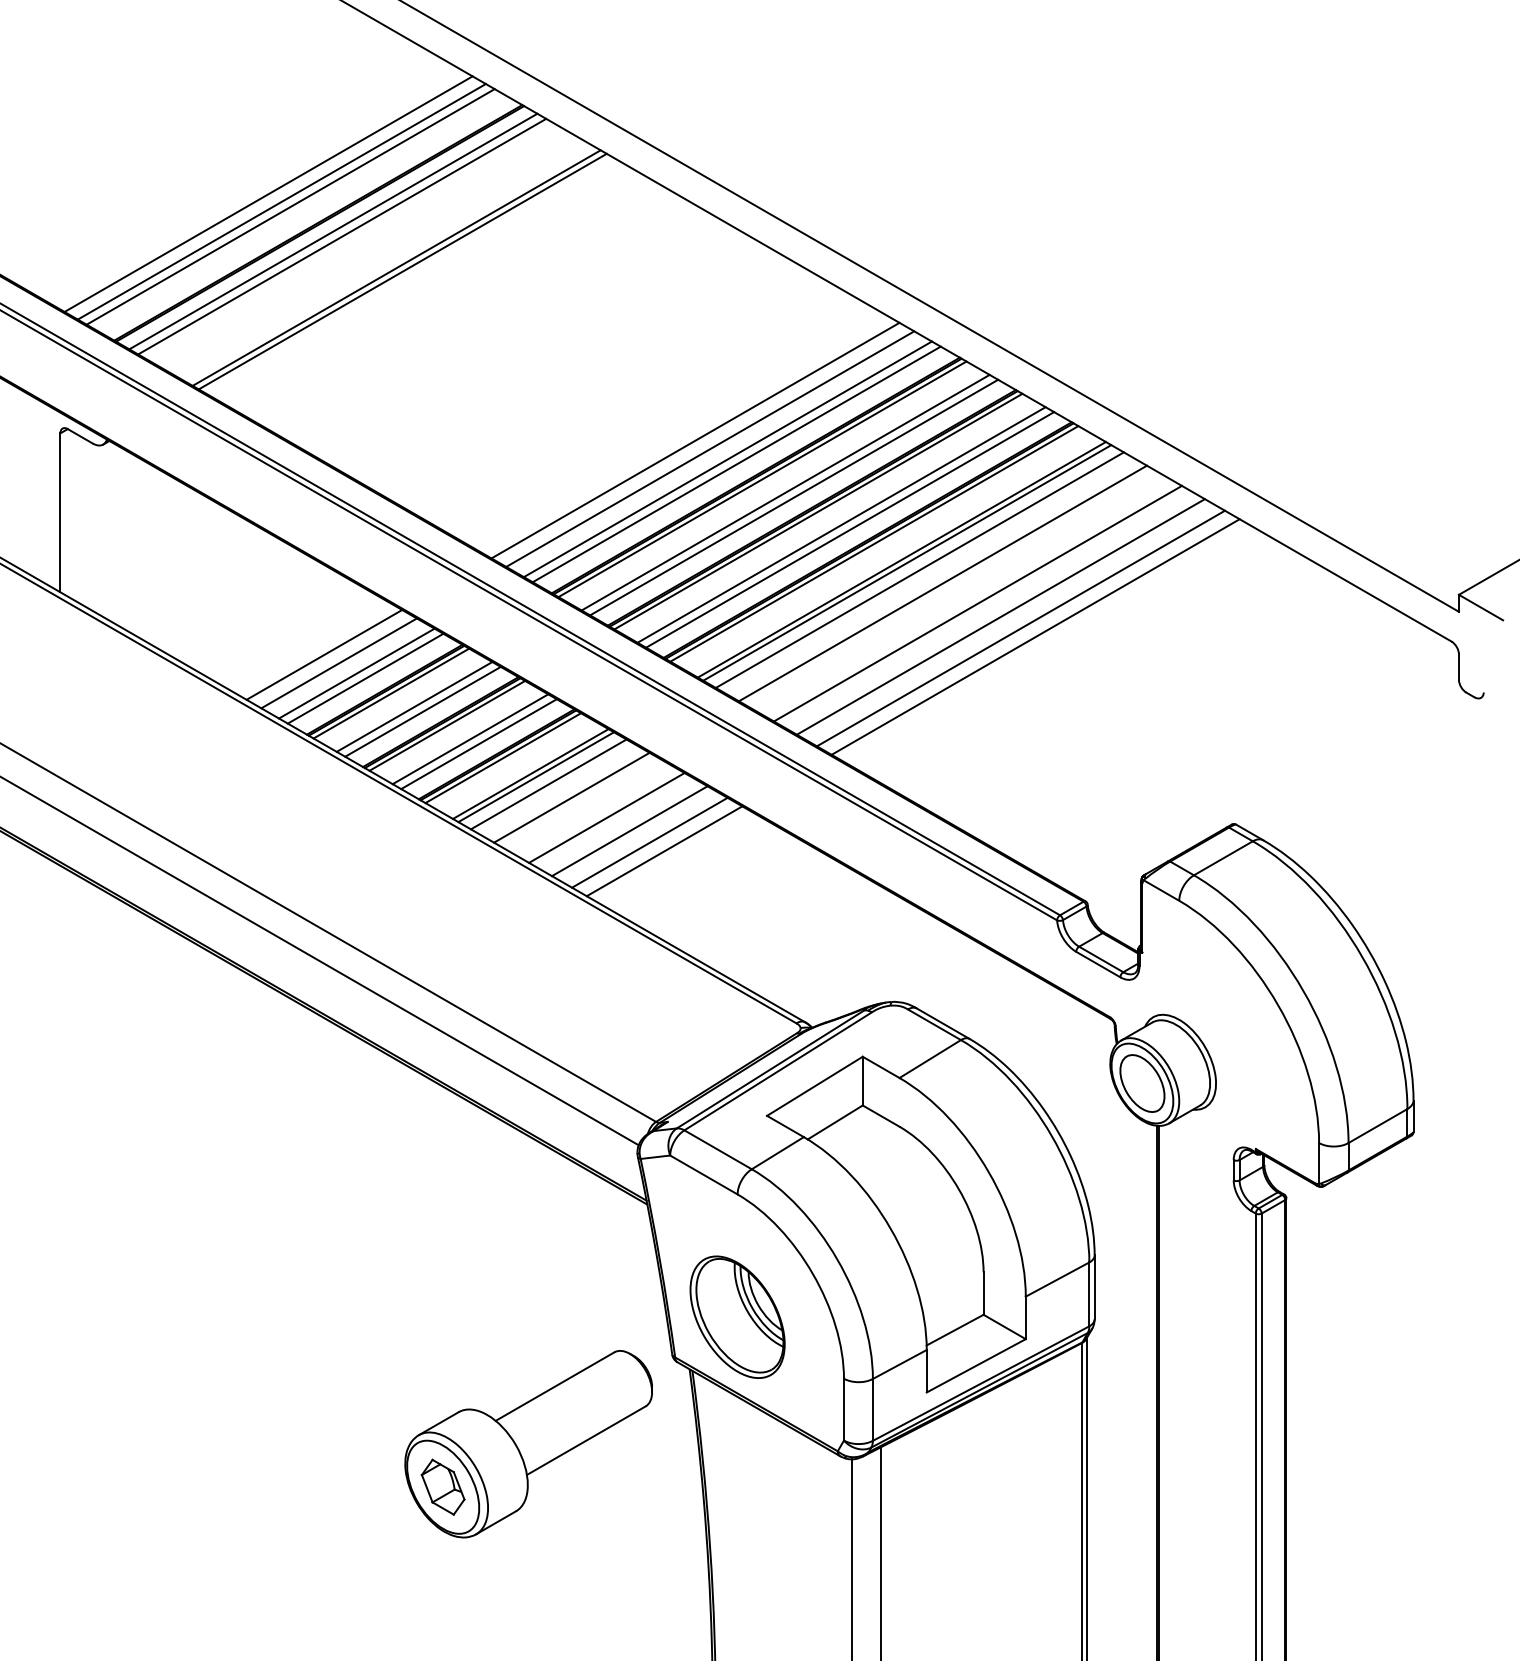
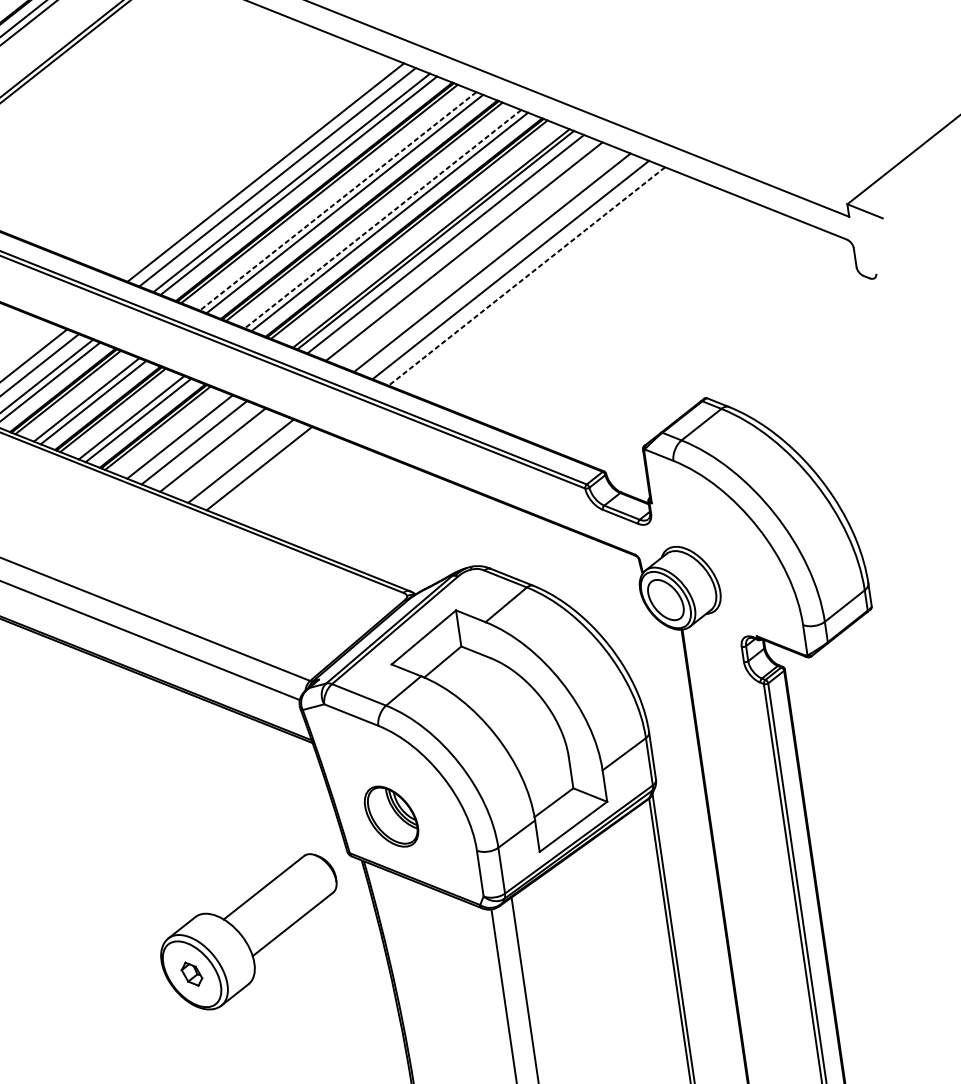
line: (785, 492) -> (338, 201), solid -> dashed
line: (841, 524) -> (382, 218), solid -> dashed
line: (1020, 628) -> (526, 276), solid -> dashed
line: (1035, 636) -> (538, 280), removed
line: (536, 777) -> (184, 439), removed
line: (649, 842) -> (275, 474), removed
line: (664, 851) -> (287, 479), removed
part: (737, 1316) -> (391, 816), size x0.7
part: (442, 1486) -> (191, 973), size x0.6

